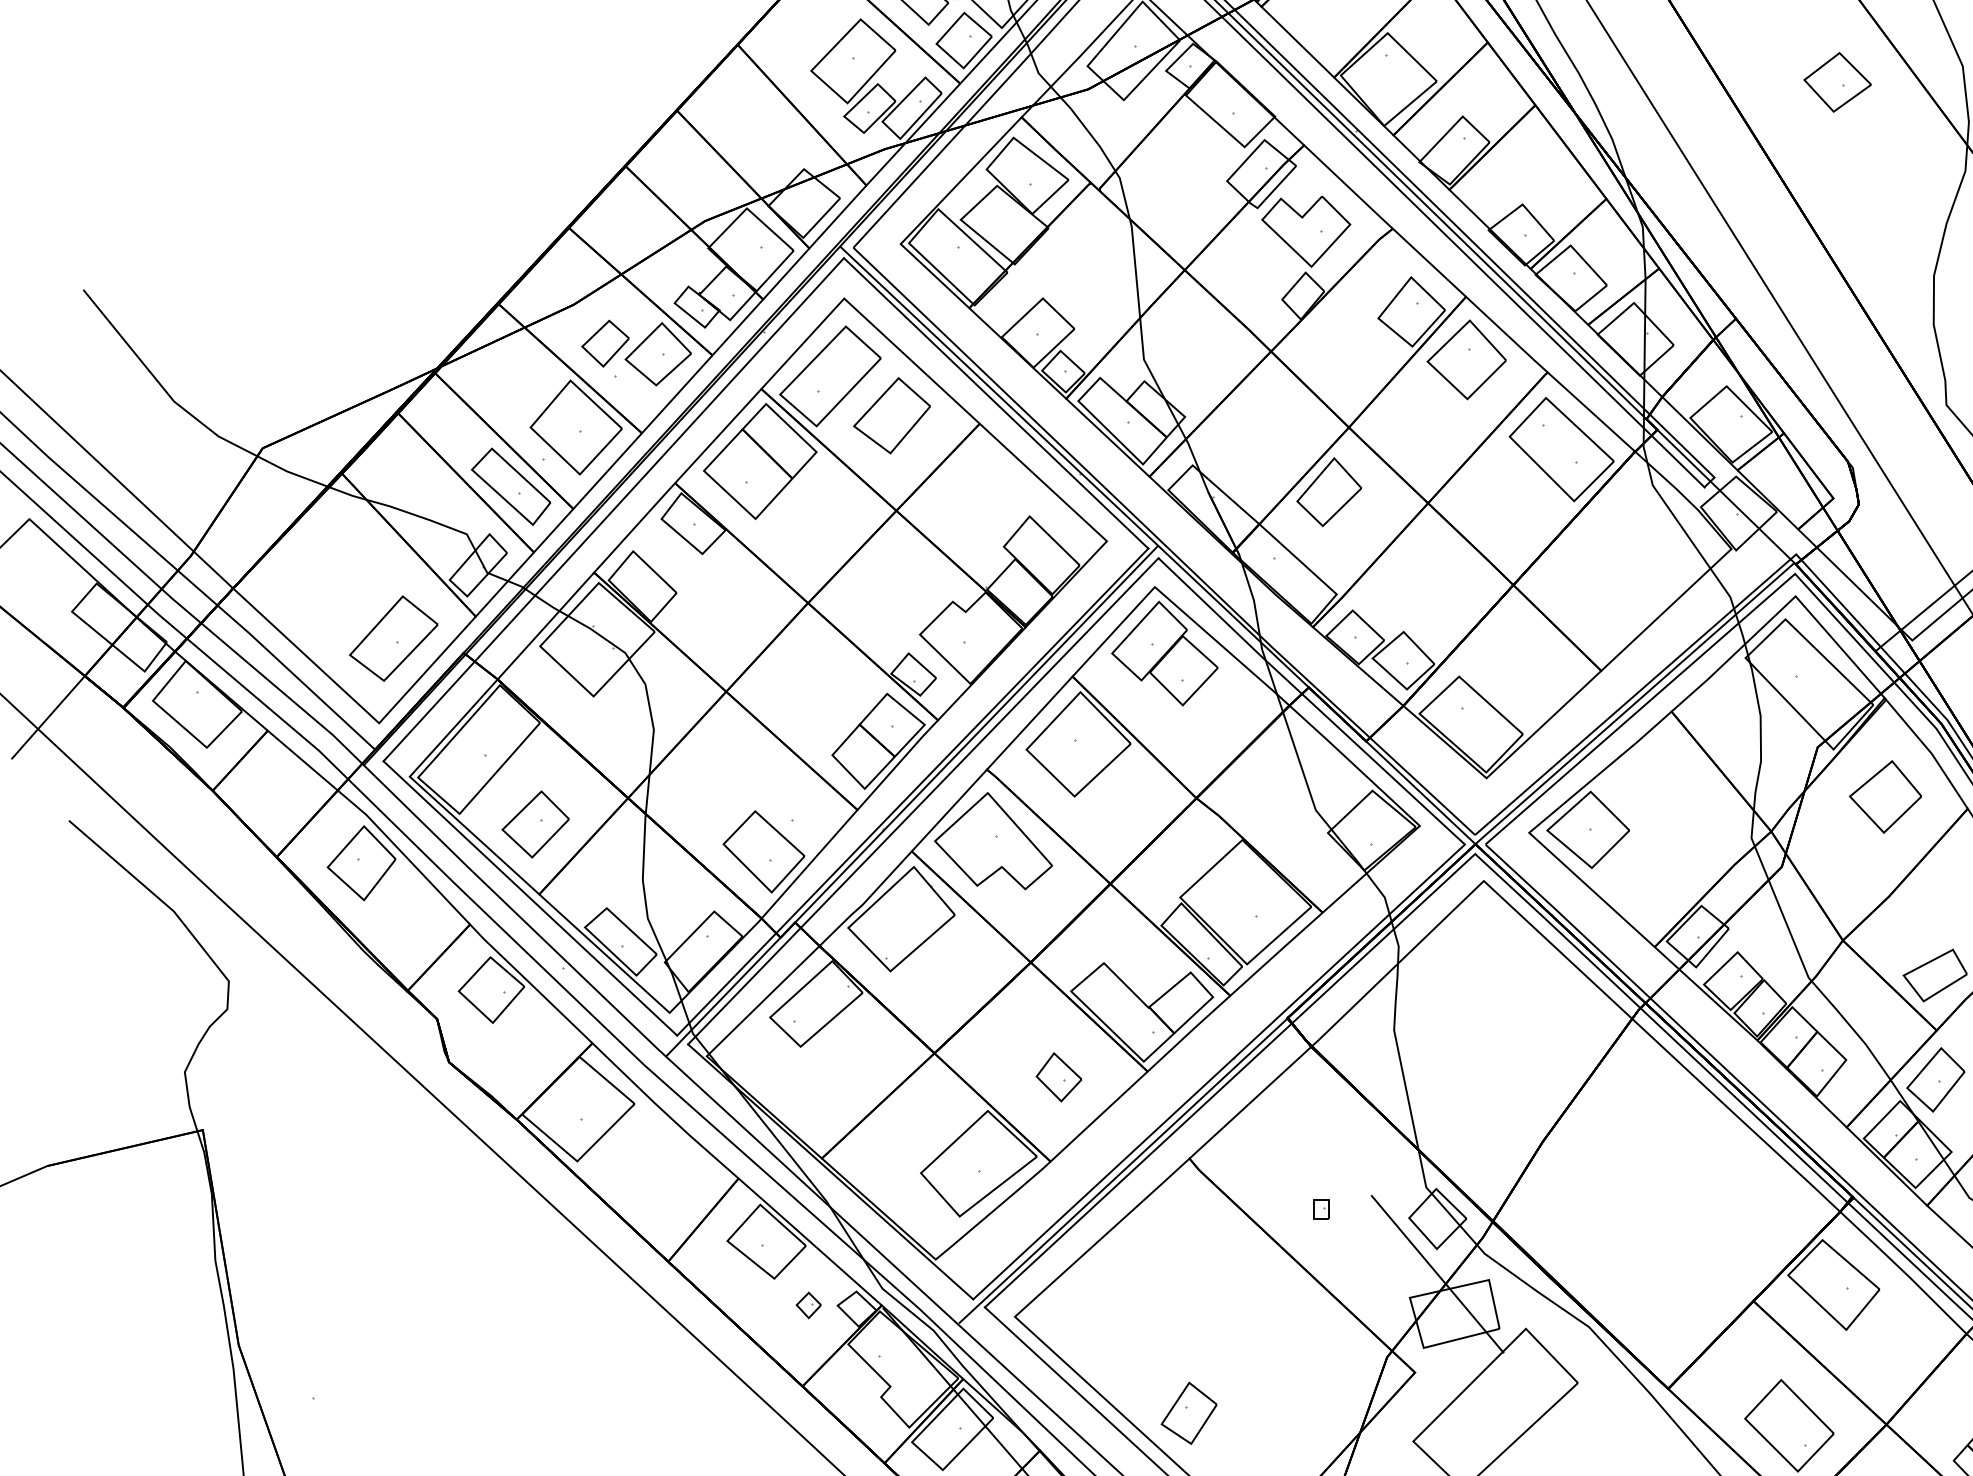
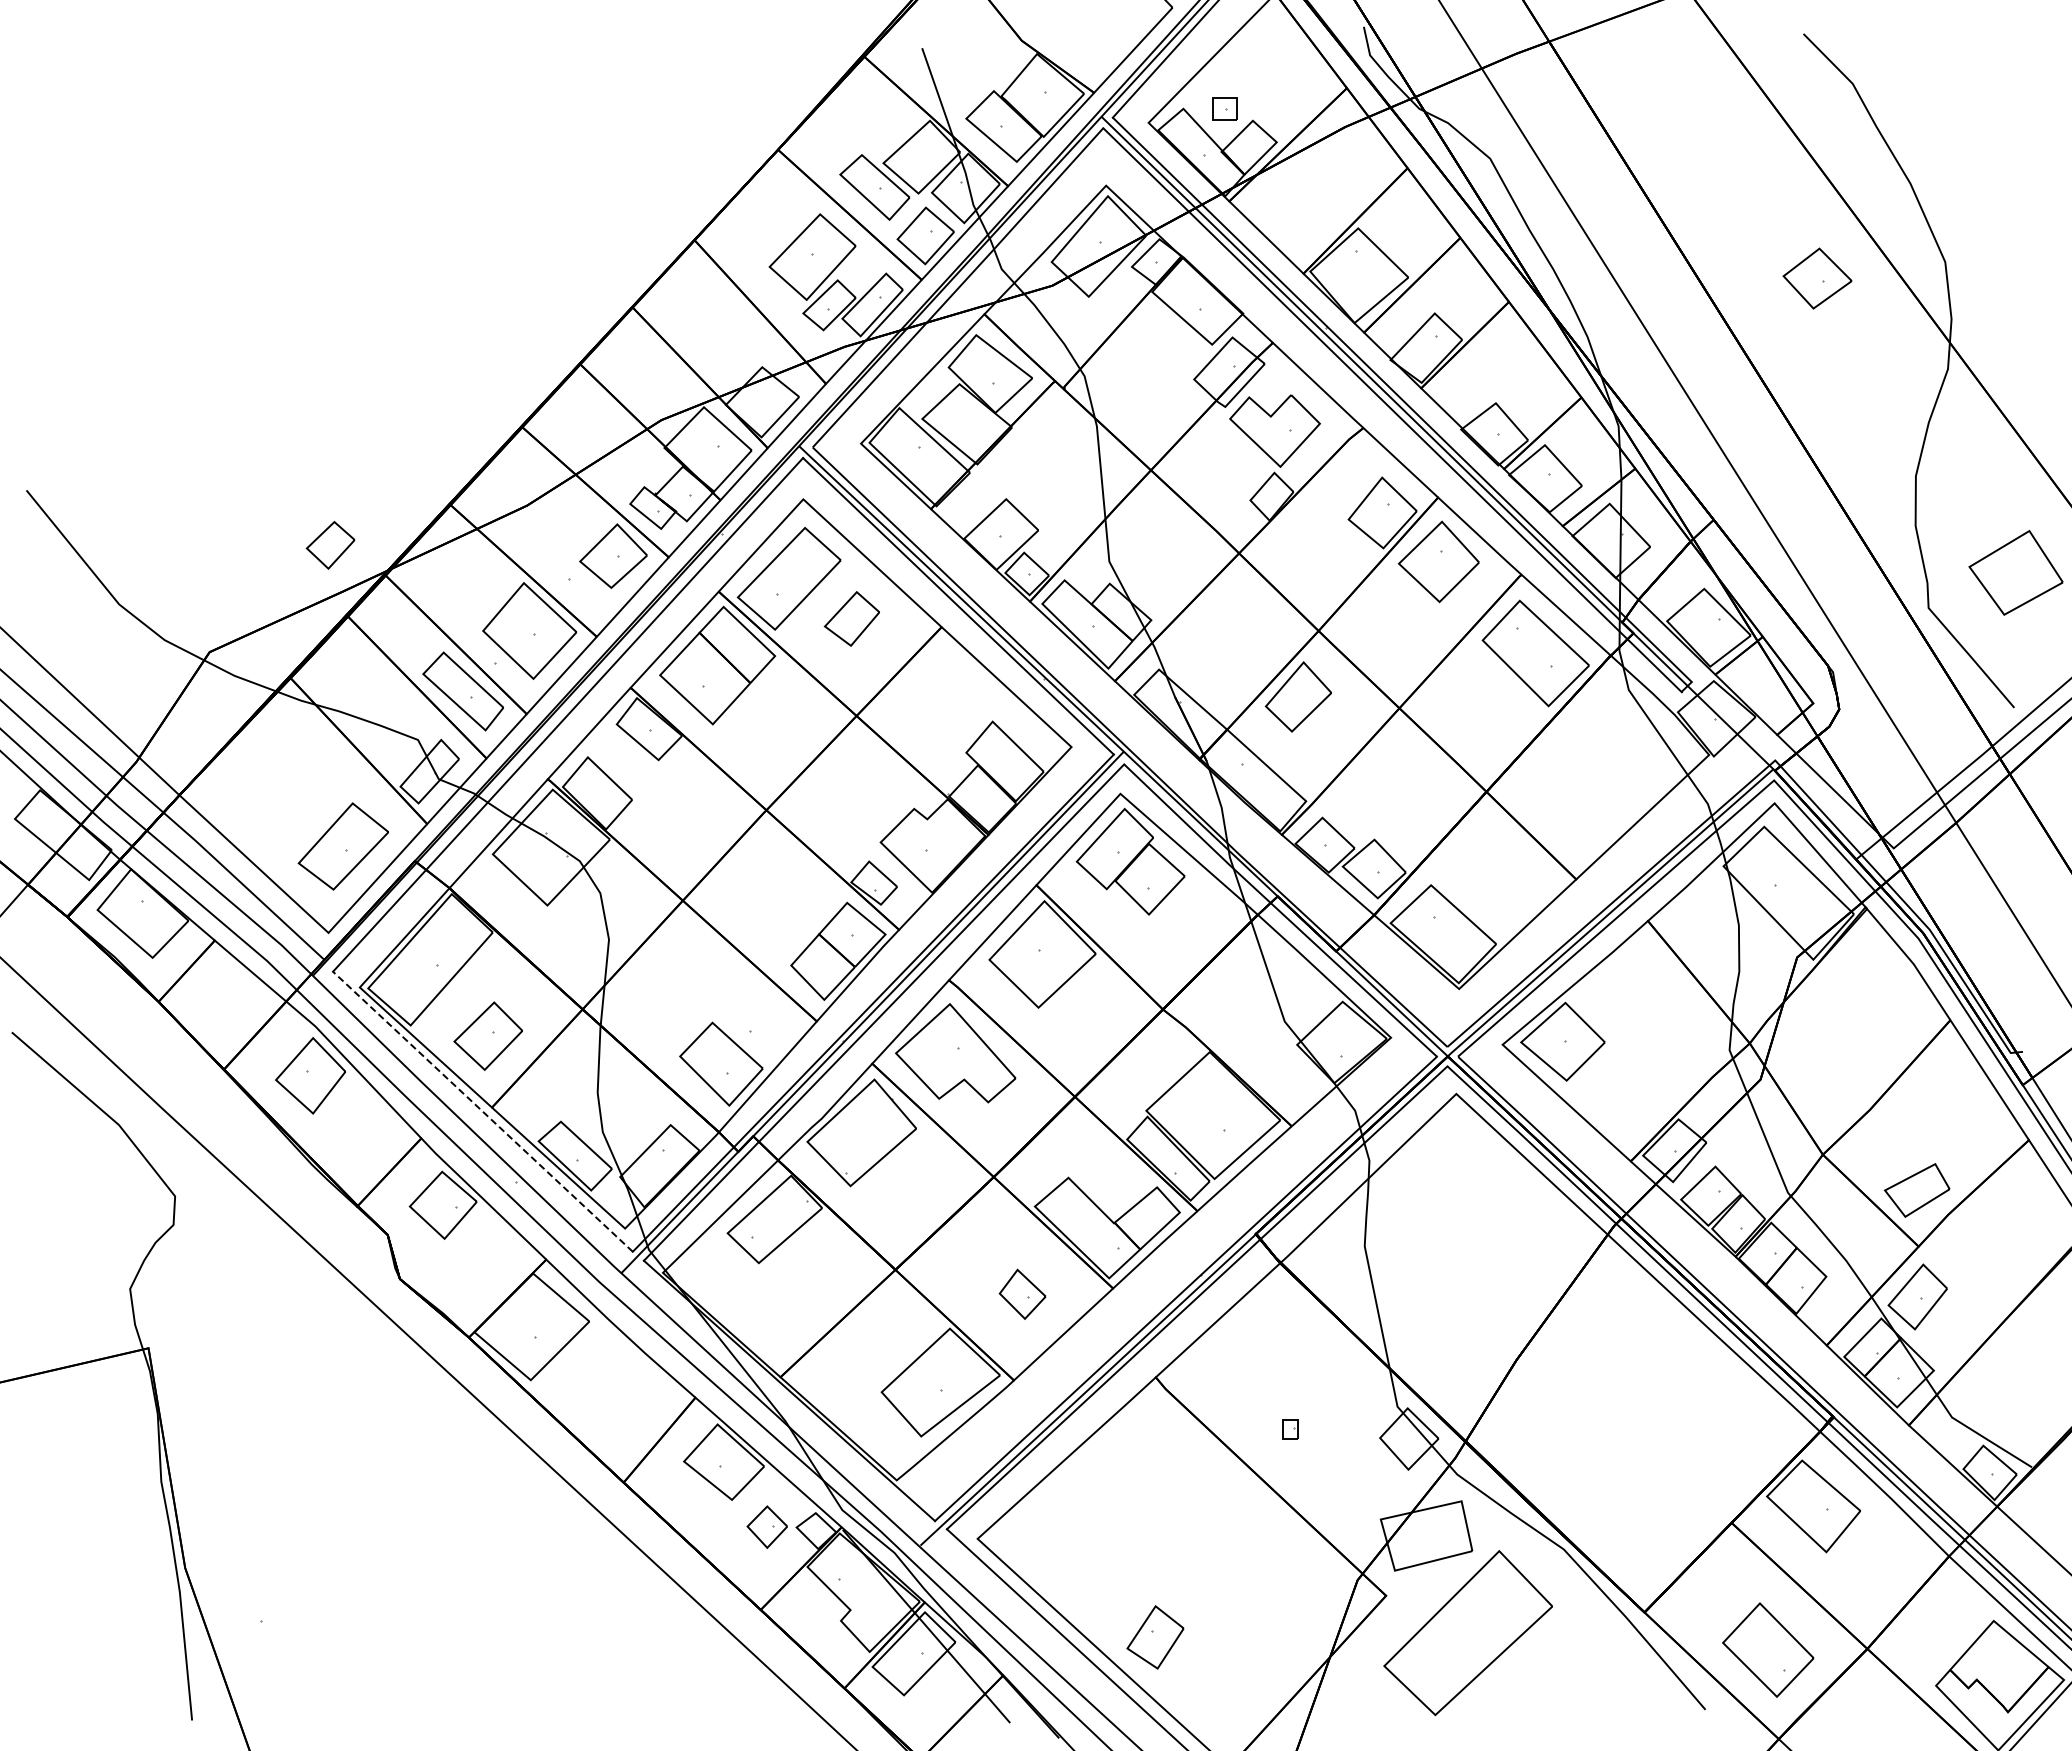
part: (605, 343) -> (330, 545), moved
part: (891, 415) -> (851, 618), size x0.7
part: (1885, 796) -> (1866, 1007), removed
line: (529, 898) -> (482, 1111), solid -> dashed
line: (1437, 1274) -> (1408, 1495), removed
part: (808, 1305) -> (766, 1527), size x1.6

